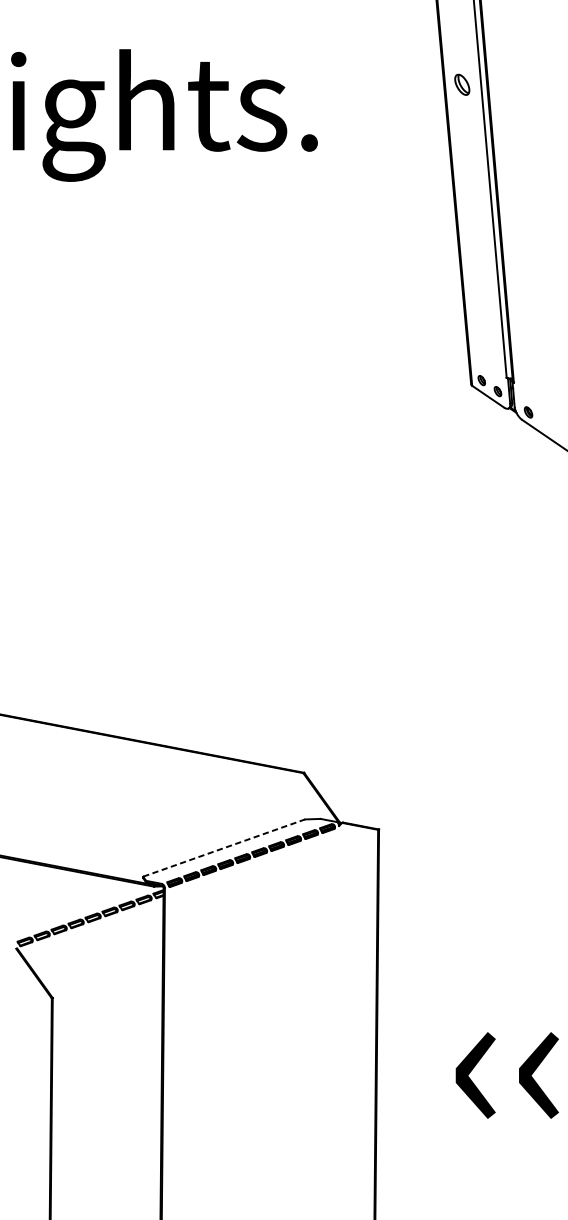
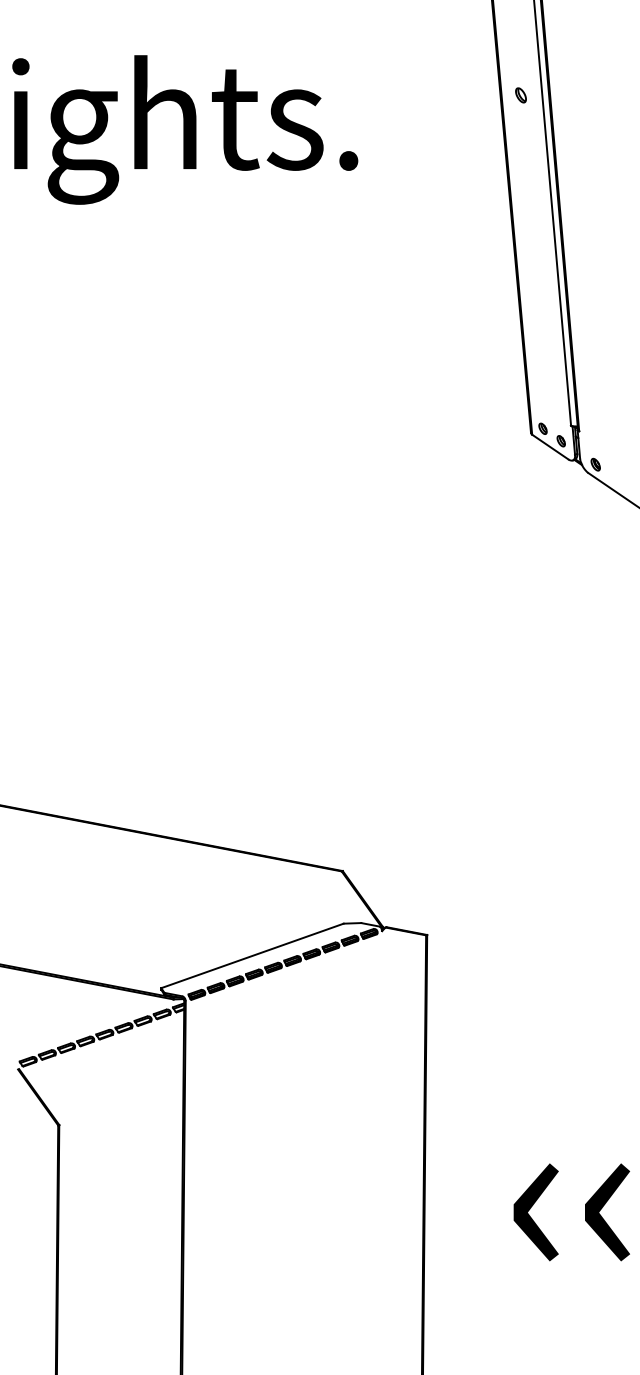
part: (461, 84) -> (520, 95), size x0.62
line: (224, 847) -> (252, 955), dashed -> solid

